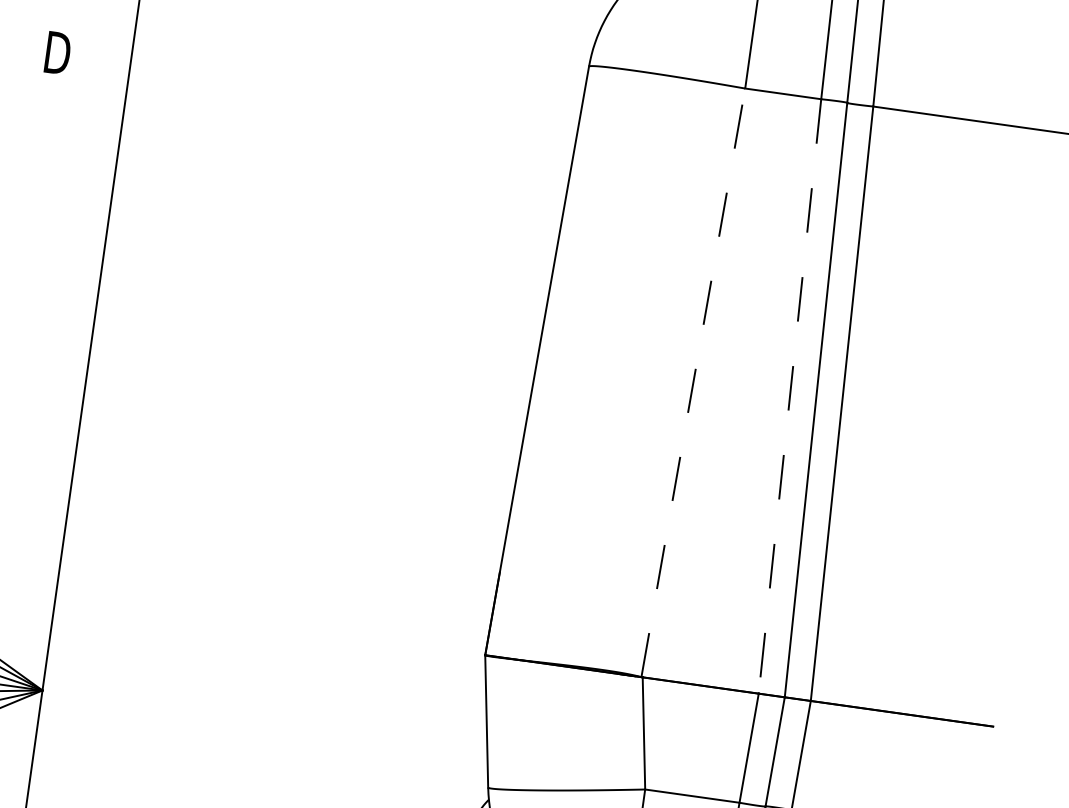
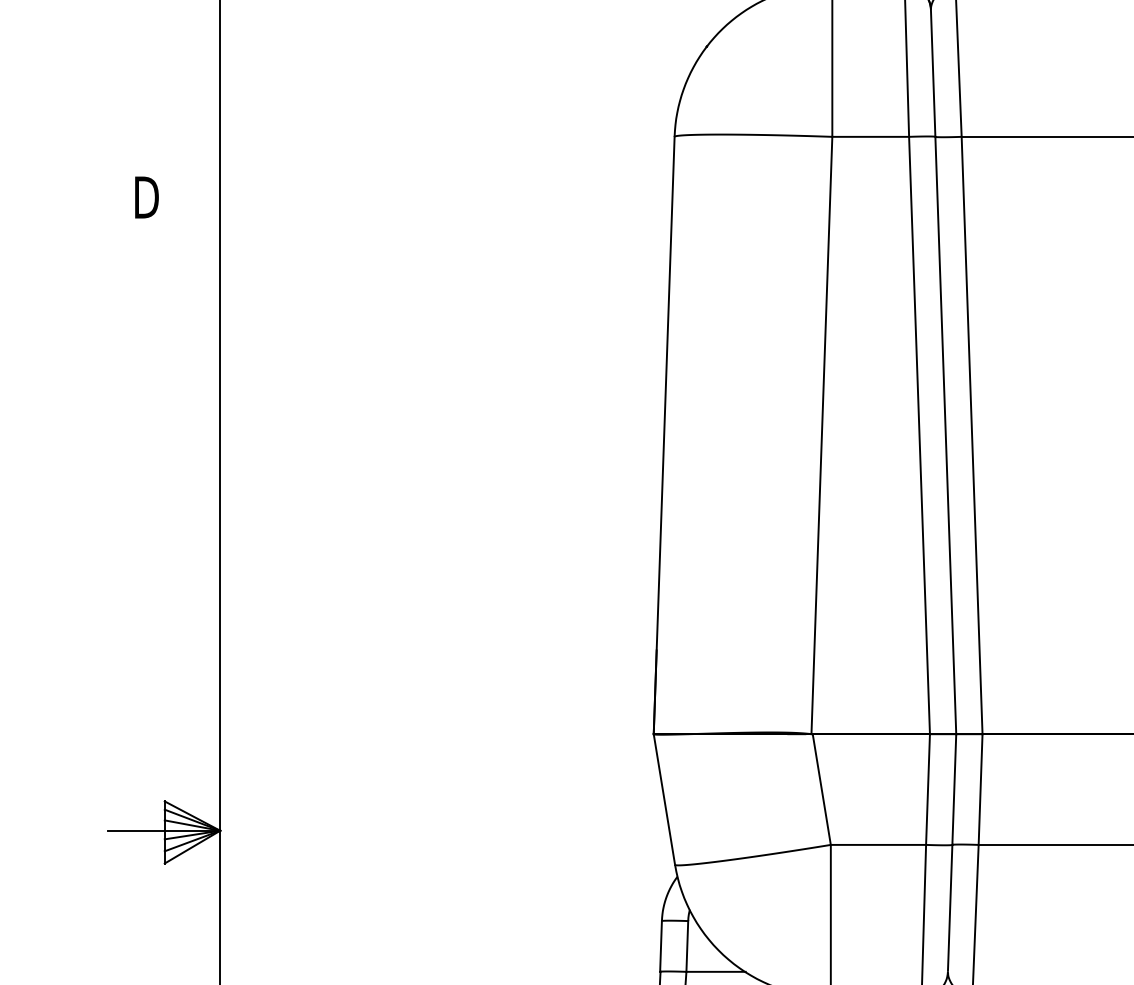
line: (692, 382) -> (821, 435), dashed -> solid
line: (789, 396) -> (919, 435), dashed -> solid

